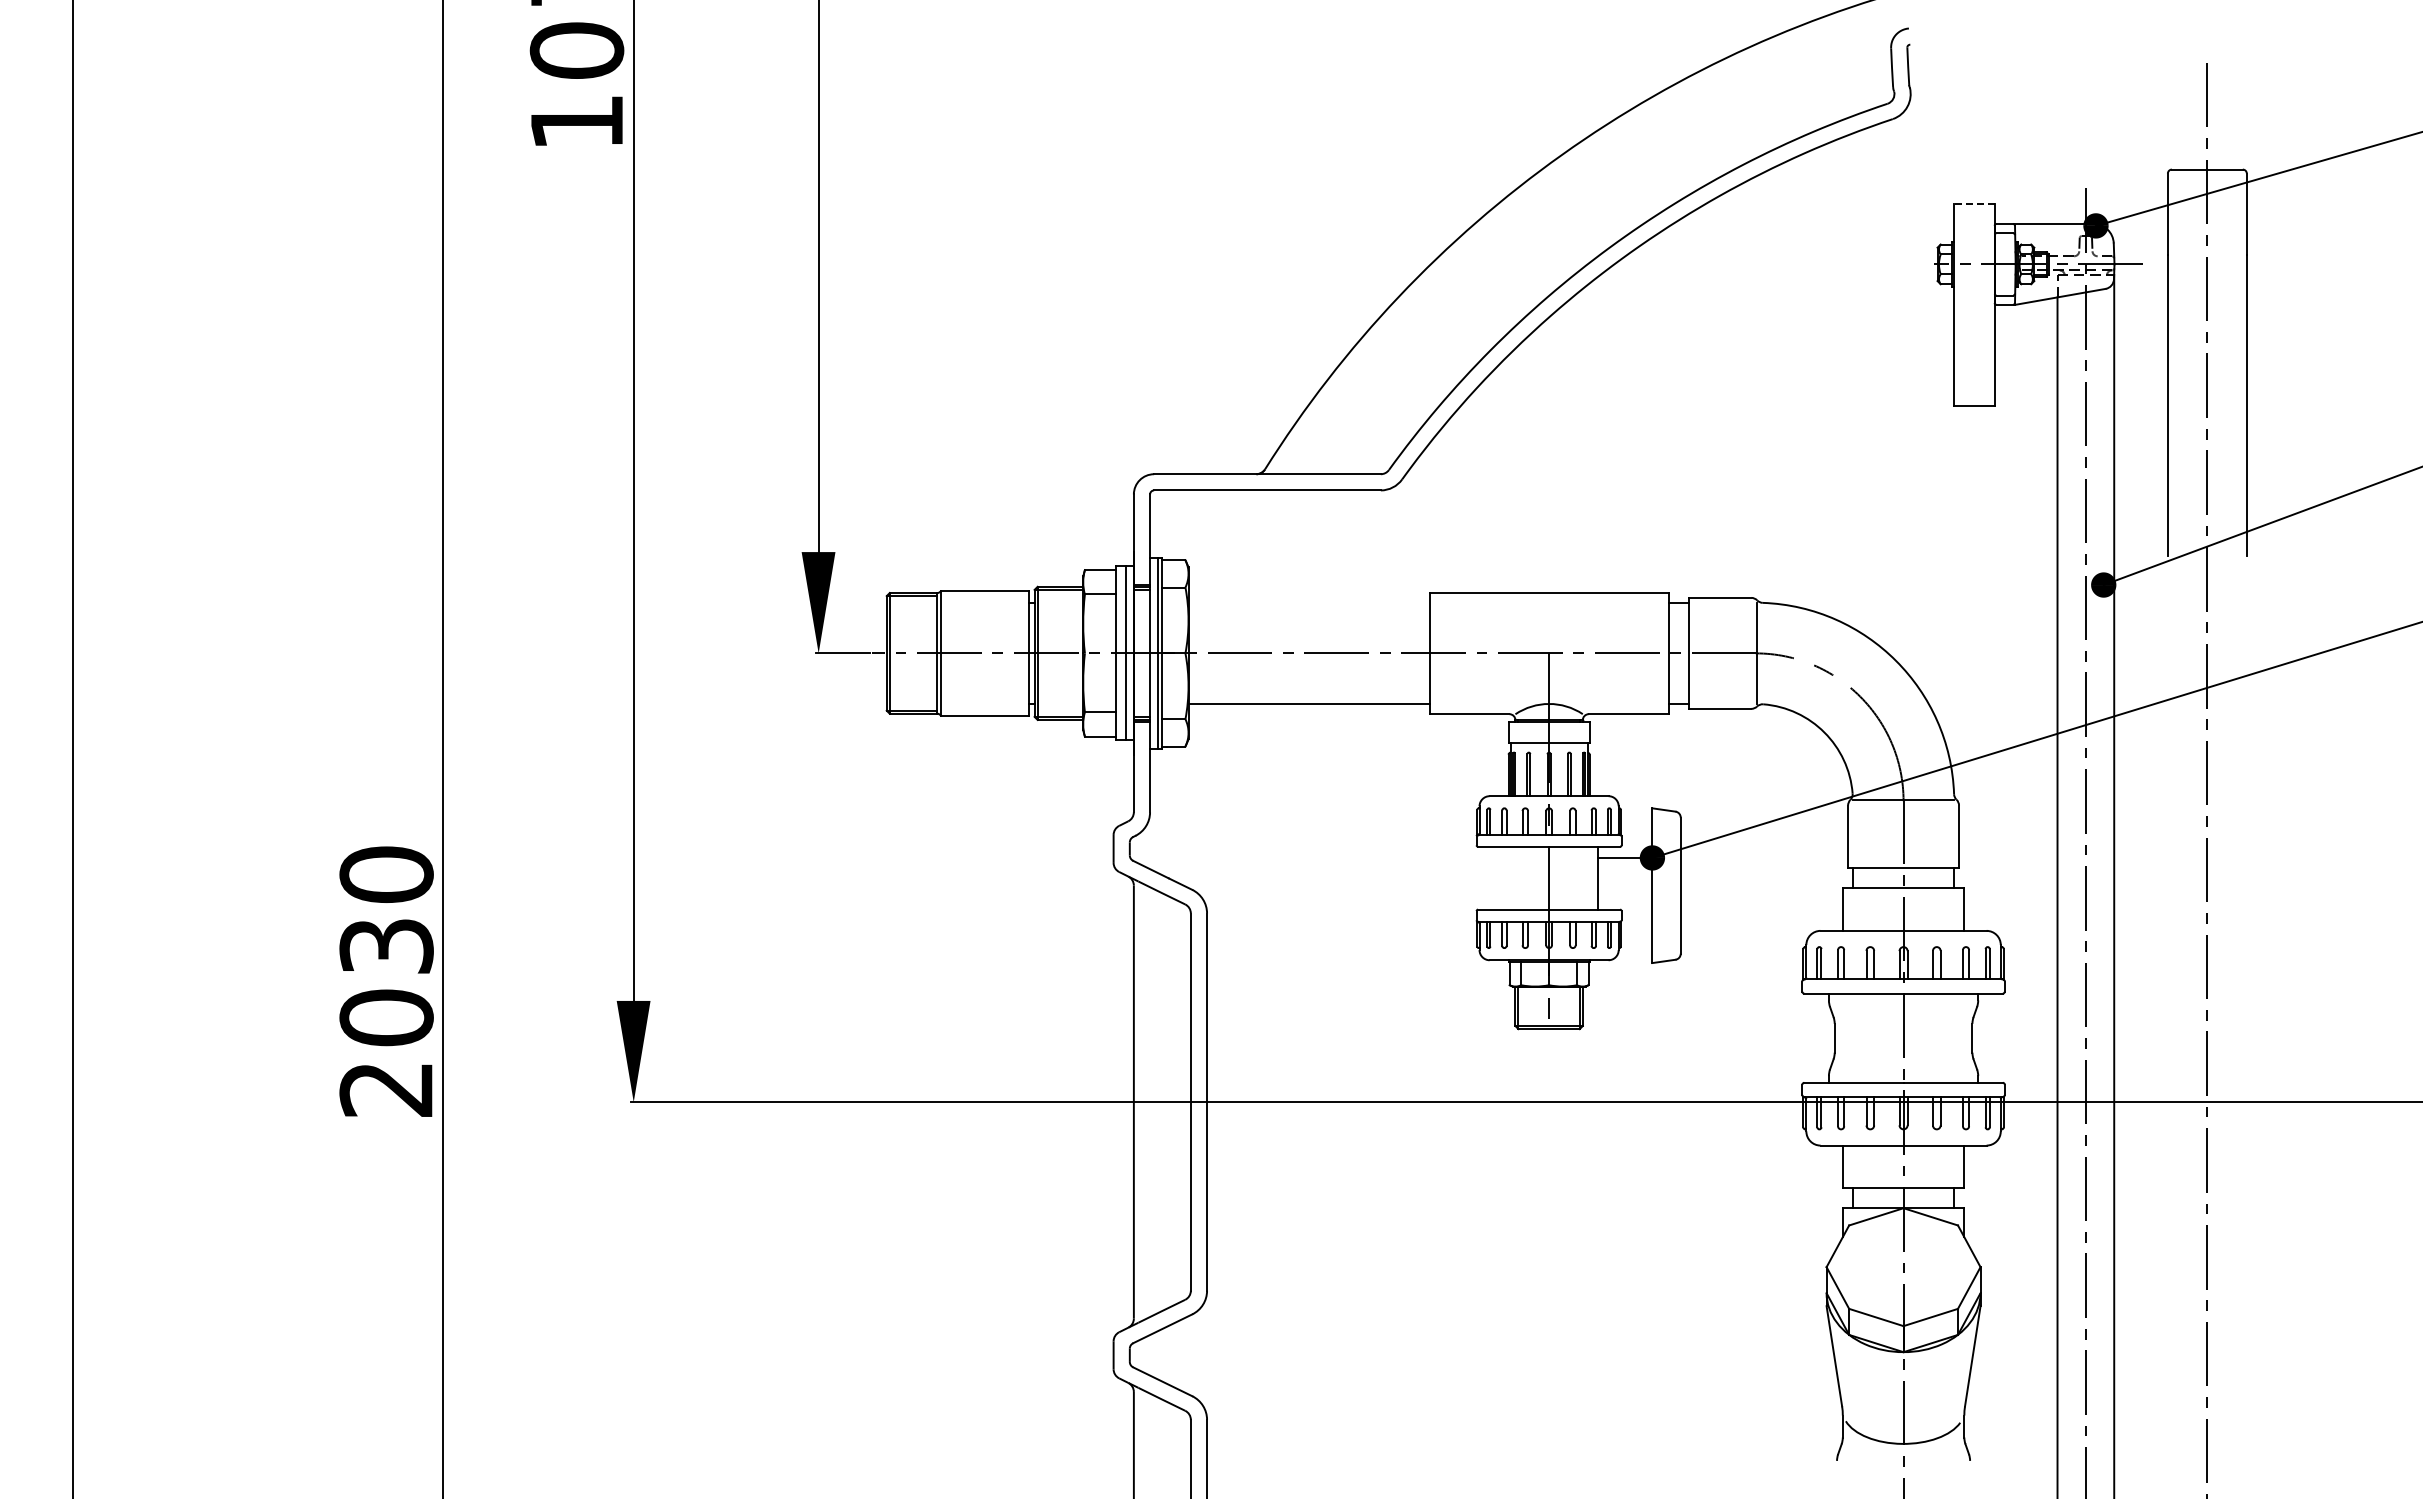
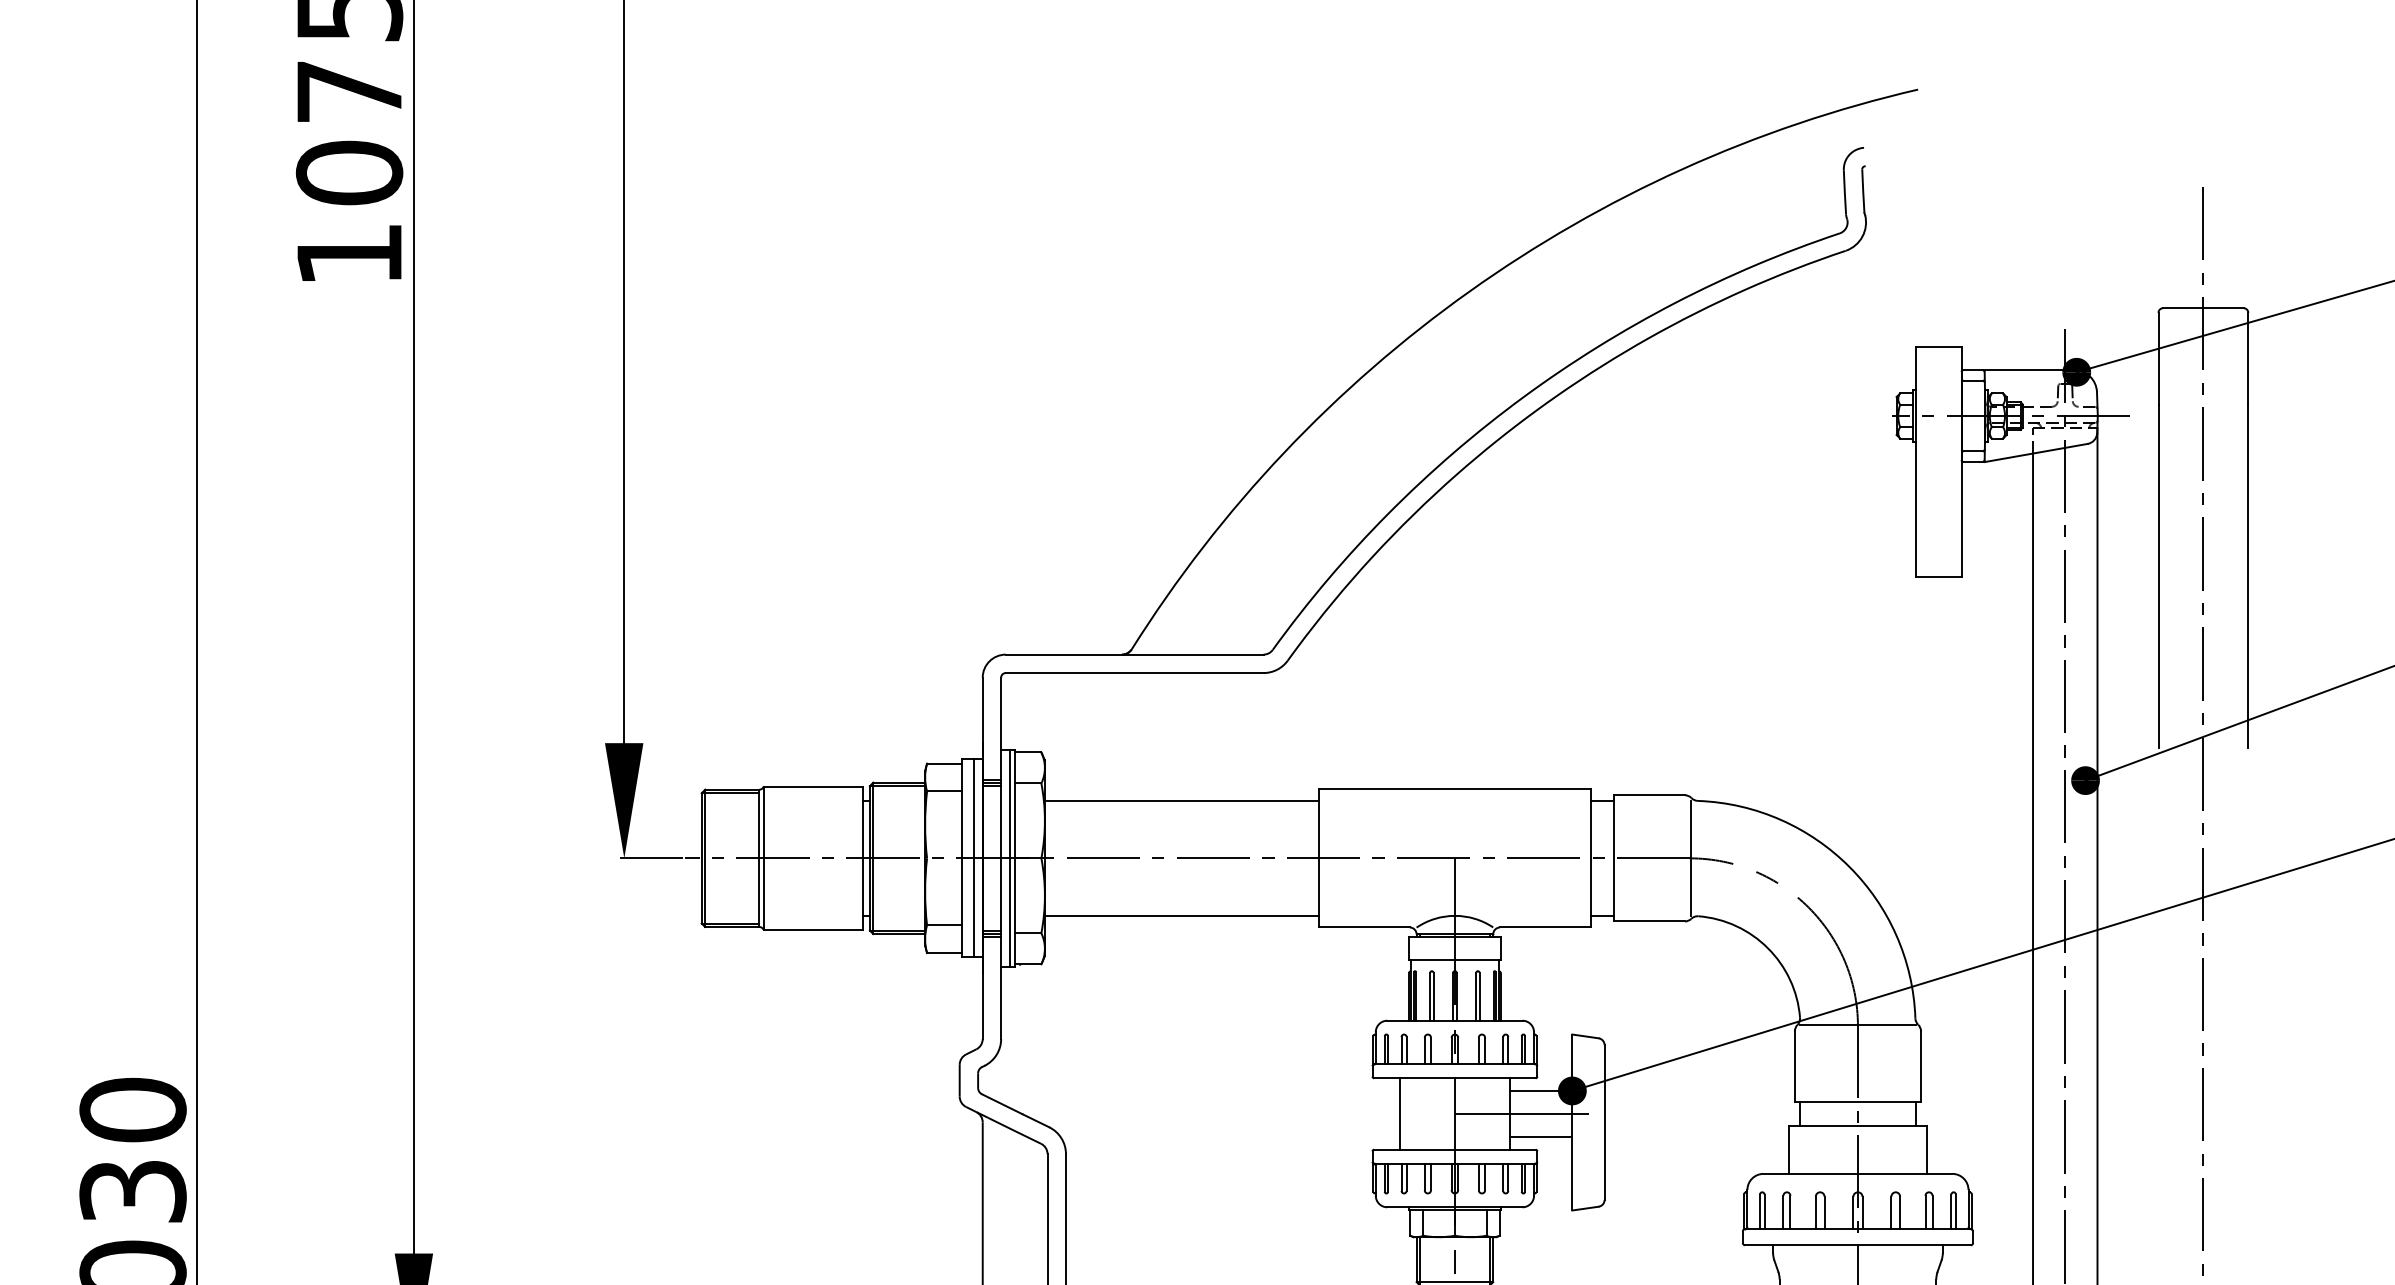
line: (1973, 203) -> (1937, 346), dashed -> solid
line: (1308, 602) -> (1181, 800), added
line: (1500, 877) -> (1399, 1113), added
line: (1608, 878) -> (1522, 1114), added
line: (1624, 898) -> (1540, 1137), added

